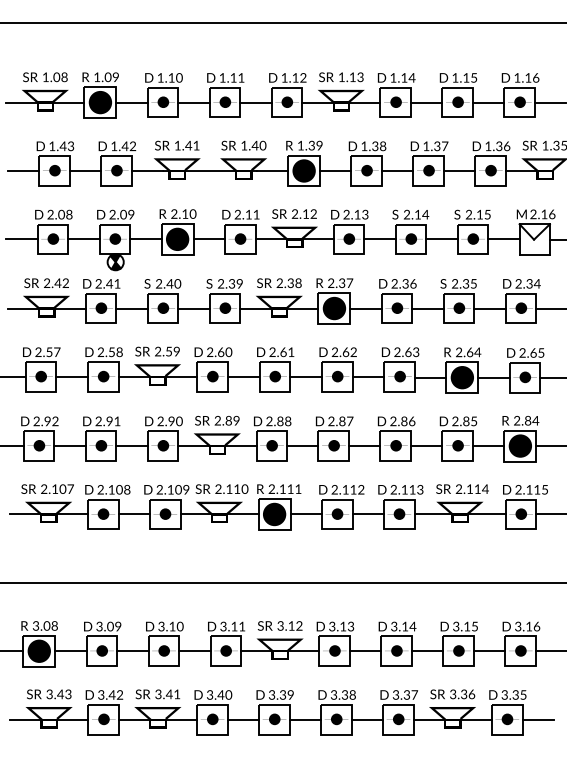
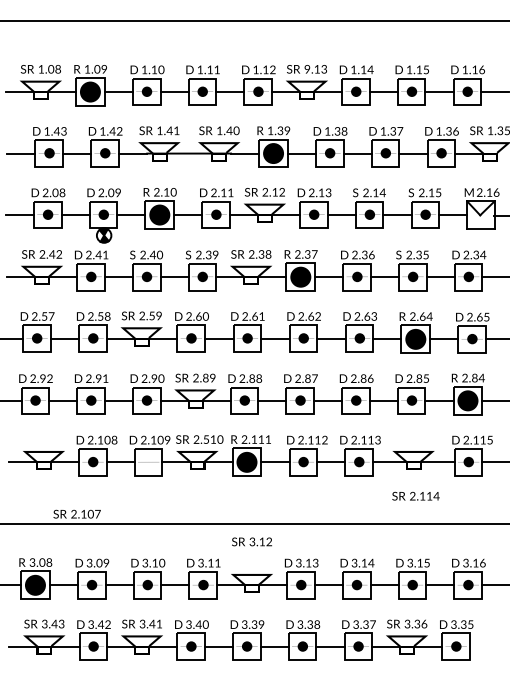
text: (341, 77) -> (307, 69), 1.13 -> 9.13
text: (47, 488) -> (76, 513), moved
text: (229, 488) -> (206, 439), 2.110 -> 2.510
text: (462, 488) -> (415, 495), moved
fill: (165, 513) -> (148, 461), removed
text: (279, 625) -> (251, 541), moved
line: (537, 719) -> (483, 646), removed

